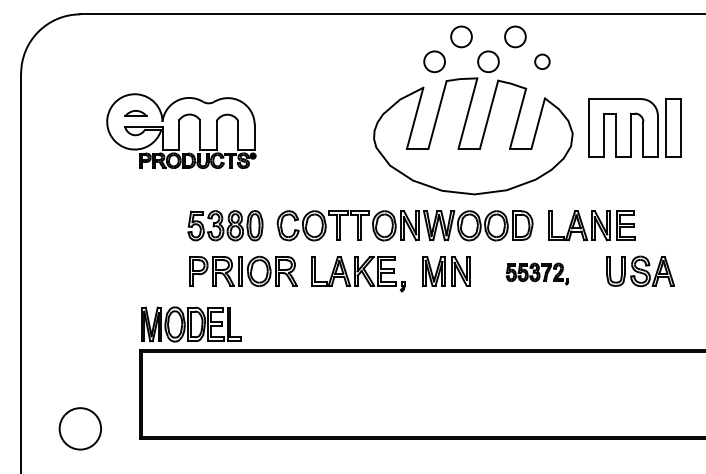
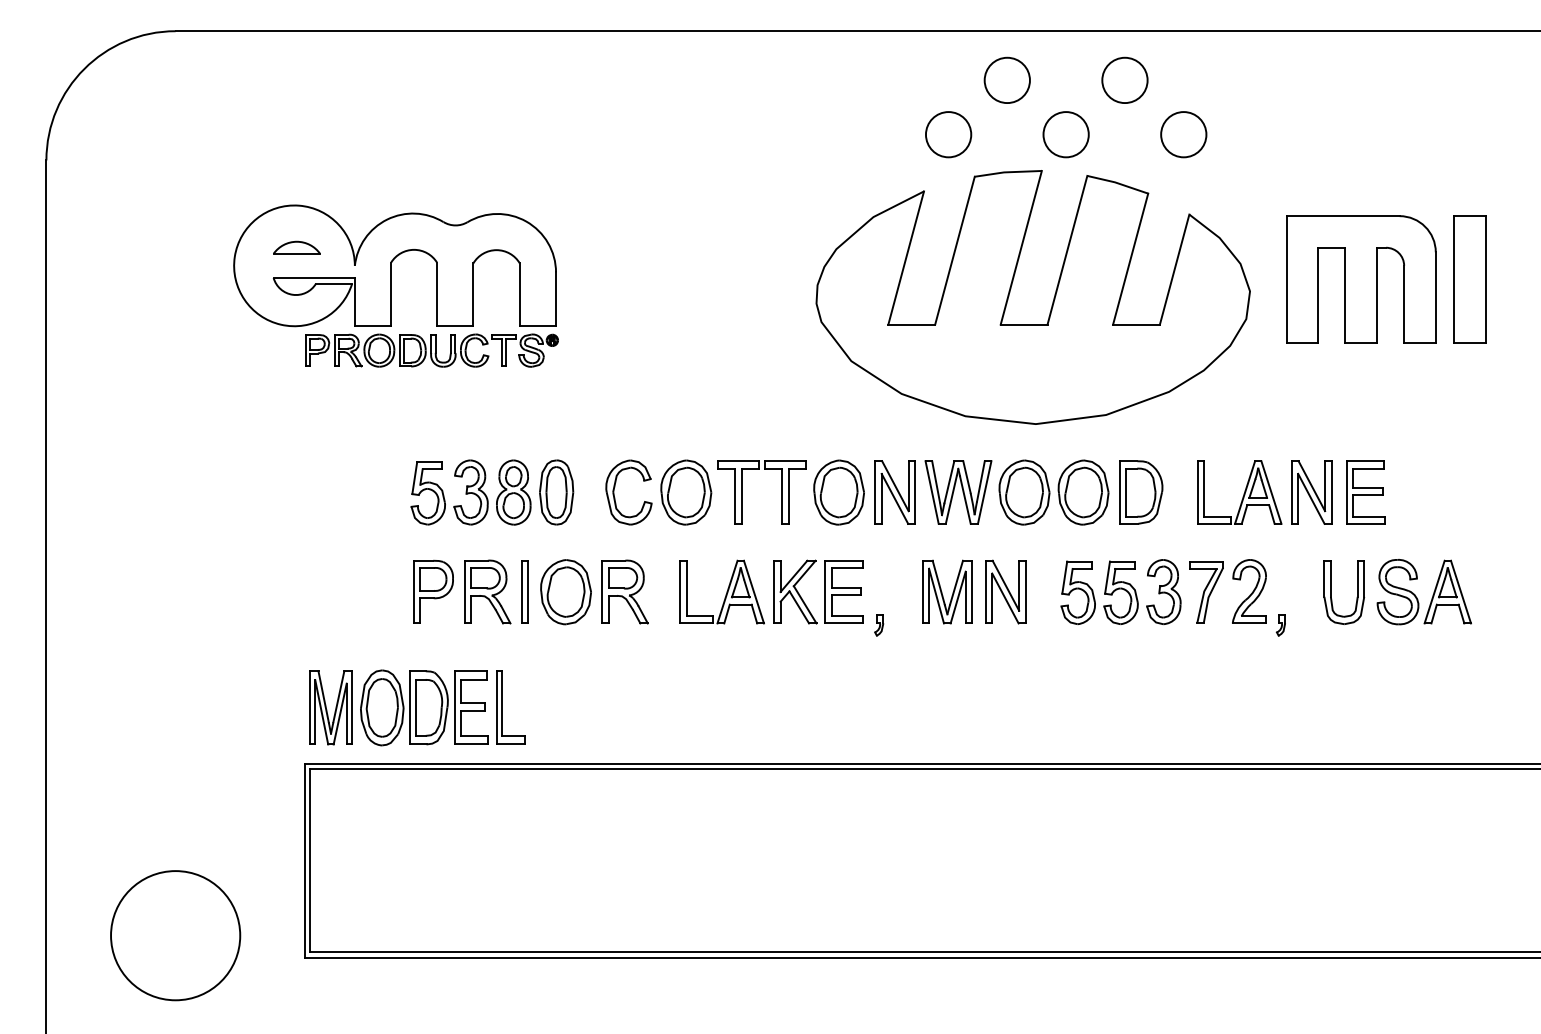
circle: (542, 61) -> (1184, 134), size x1.43
part: (537, 273) -> (1173, 596), size x1.67
circle: (79, 428) -> (173, 934), size x1.43

